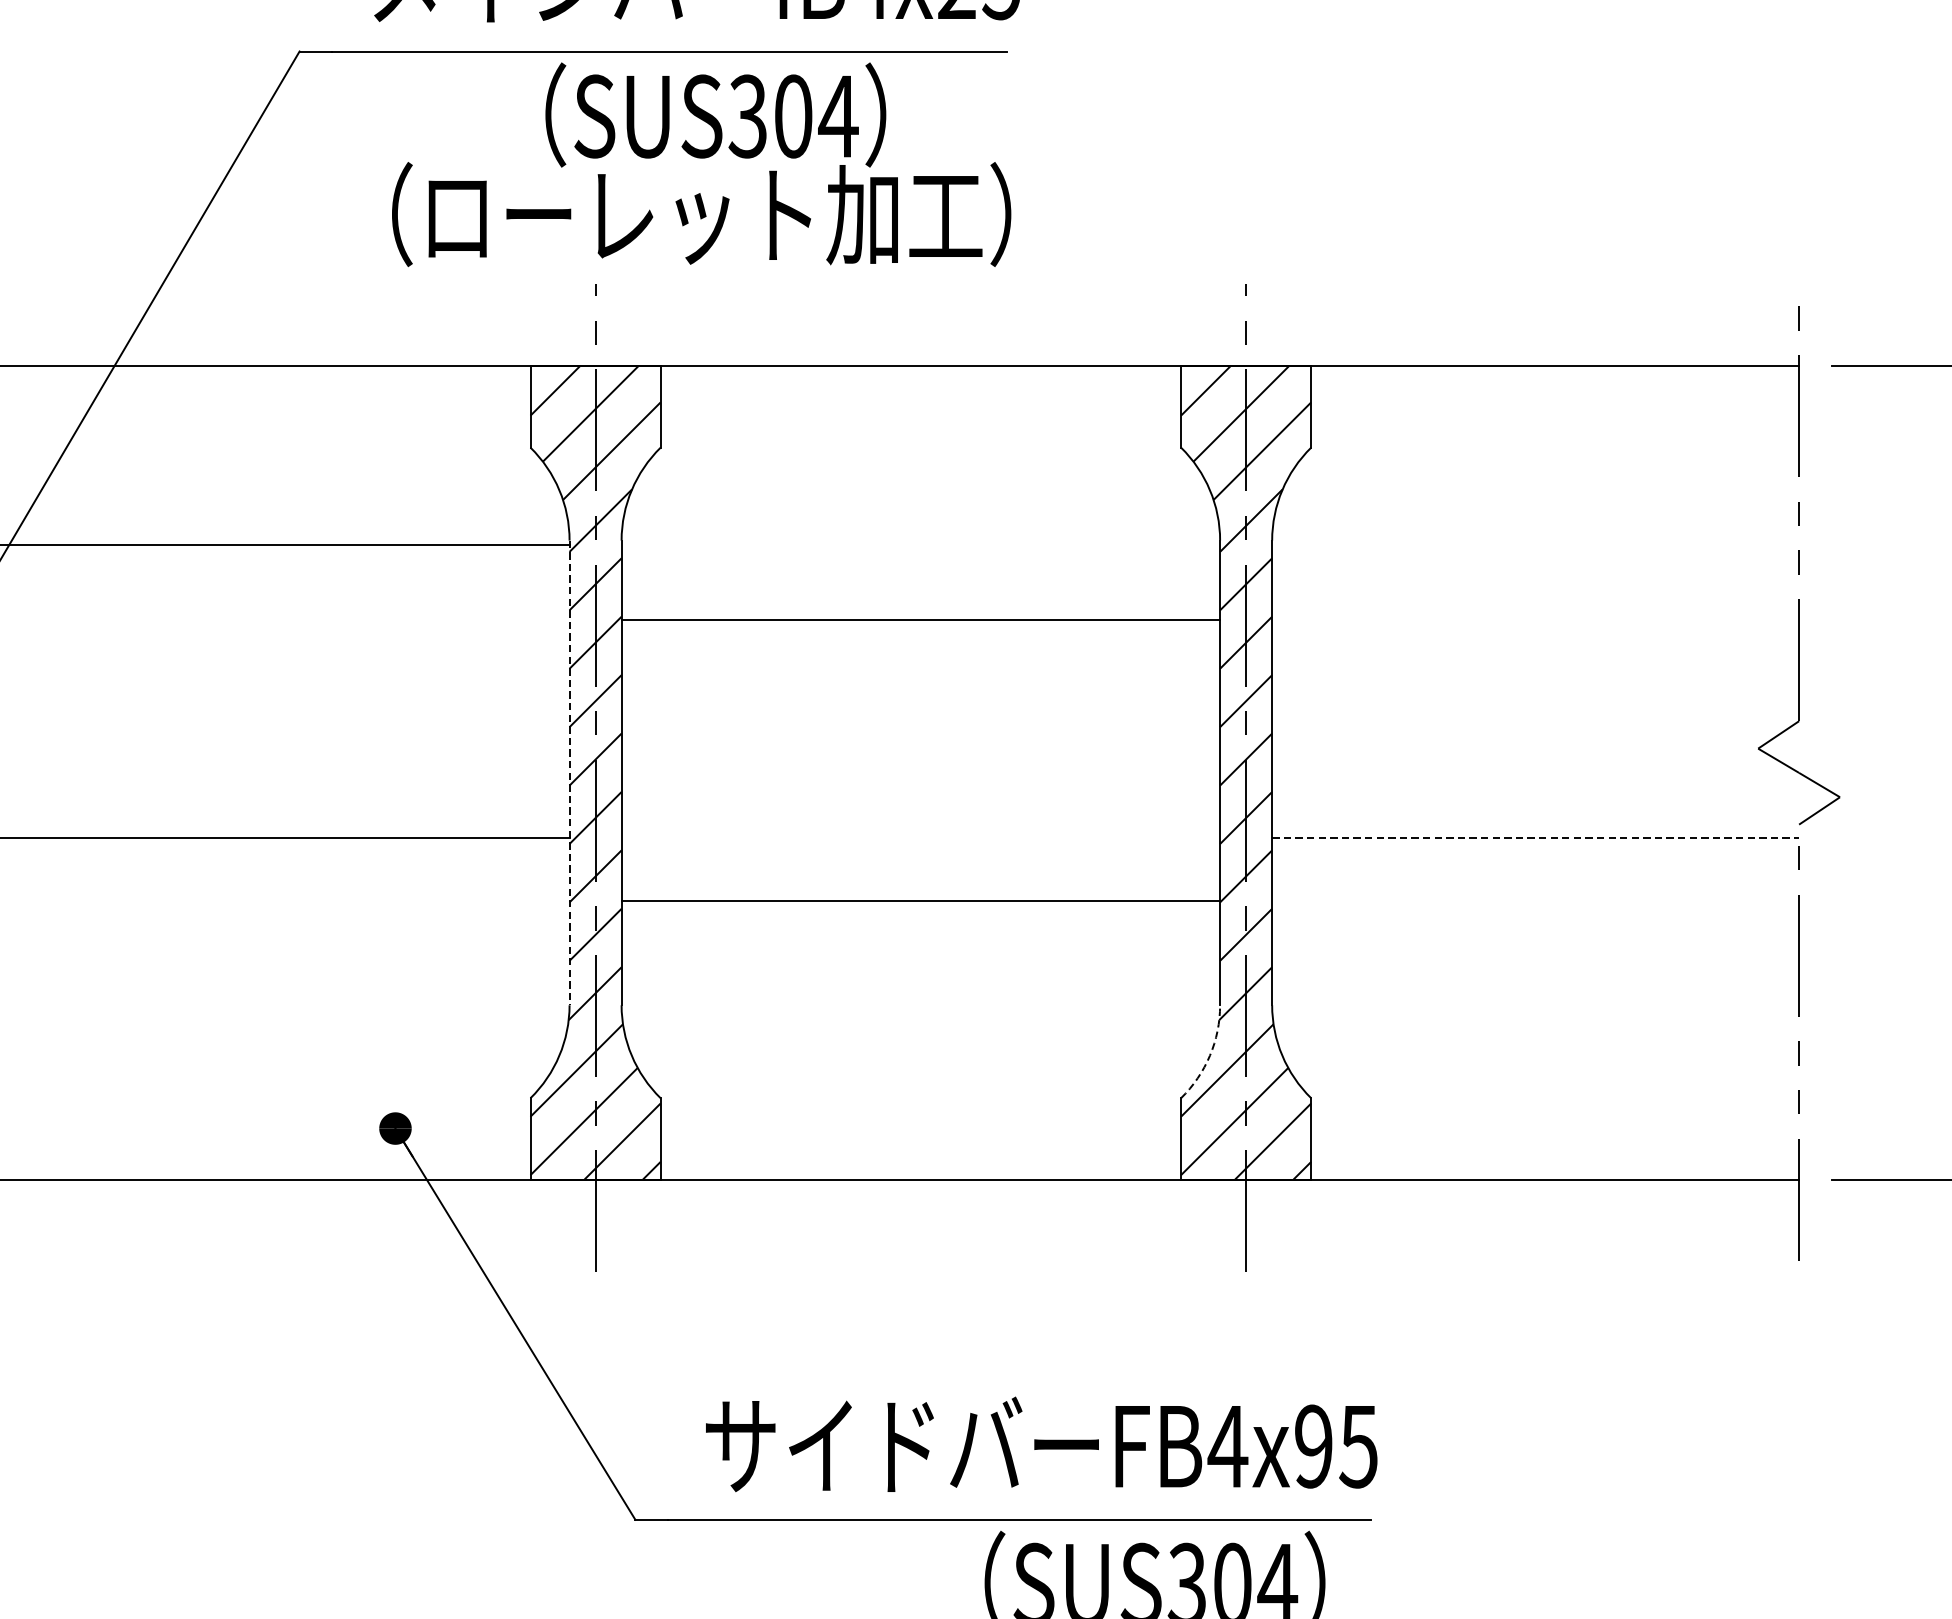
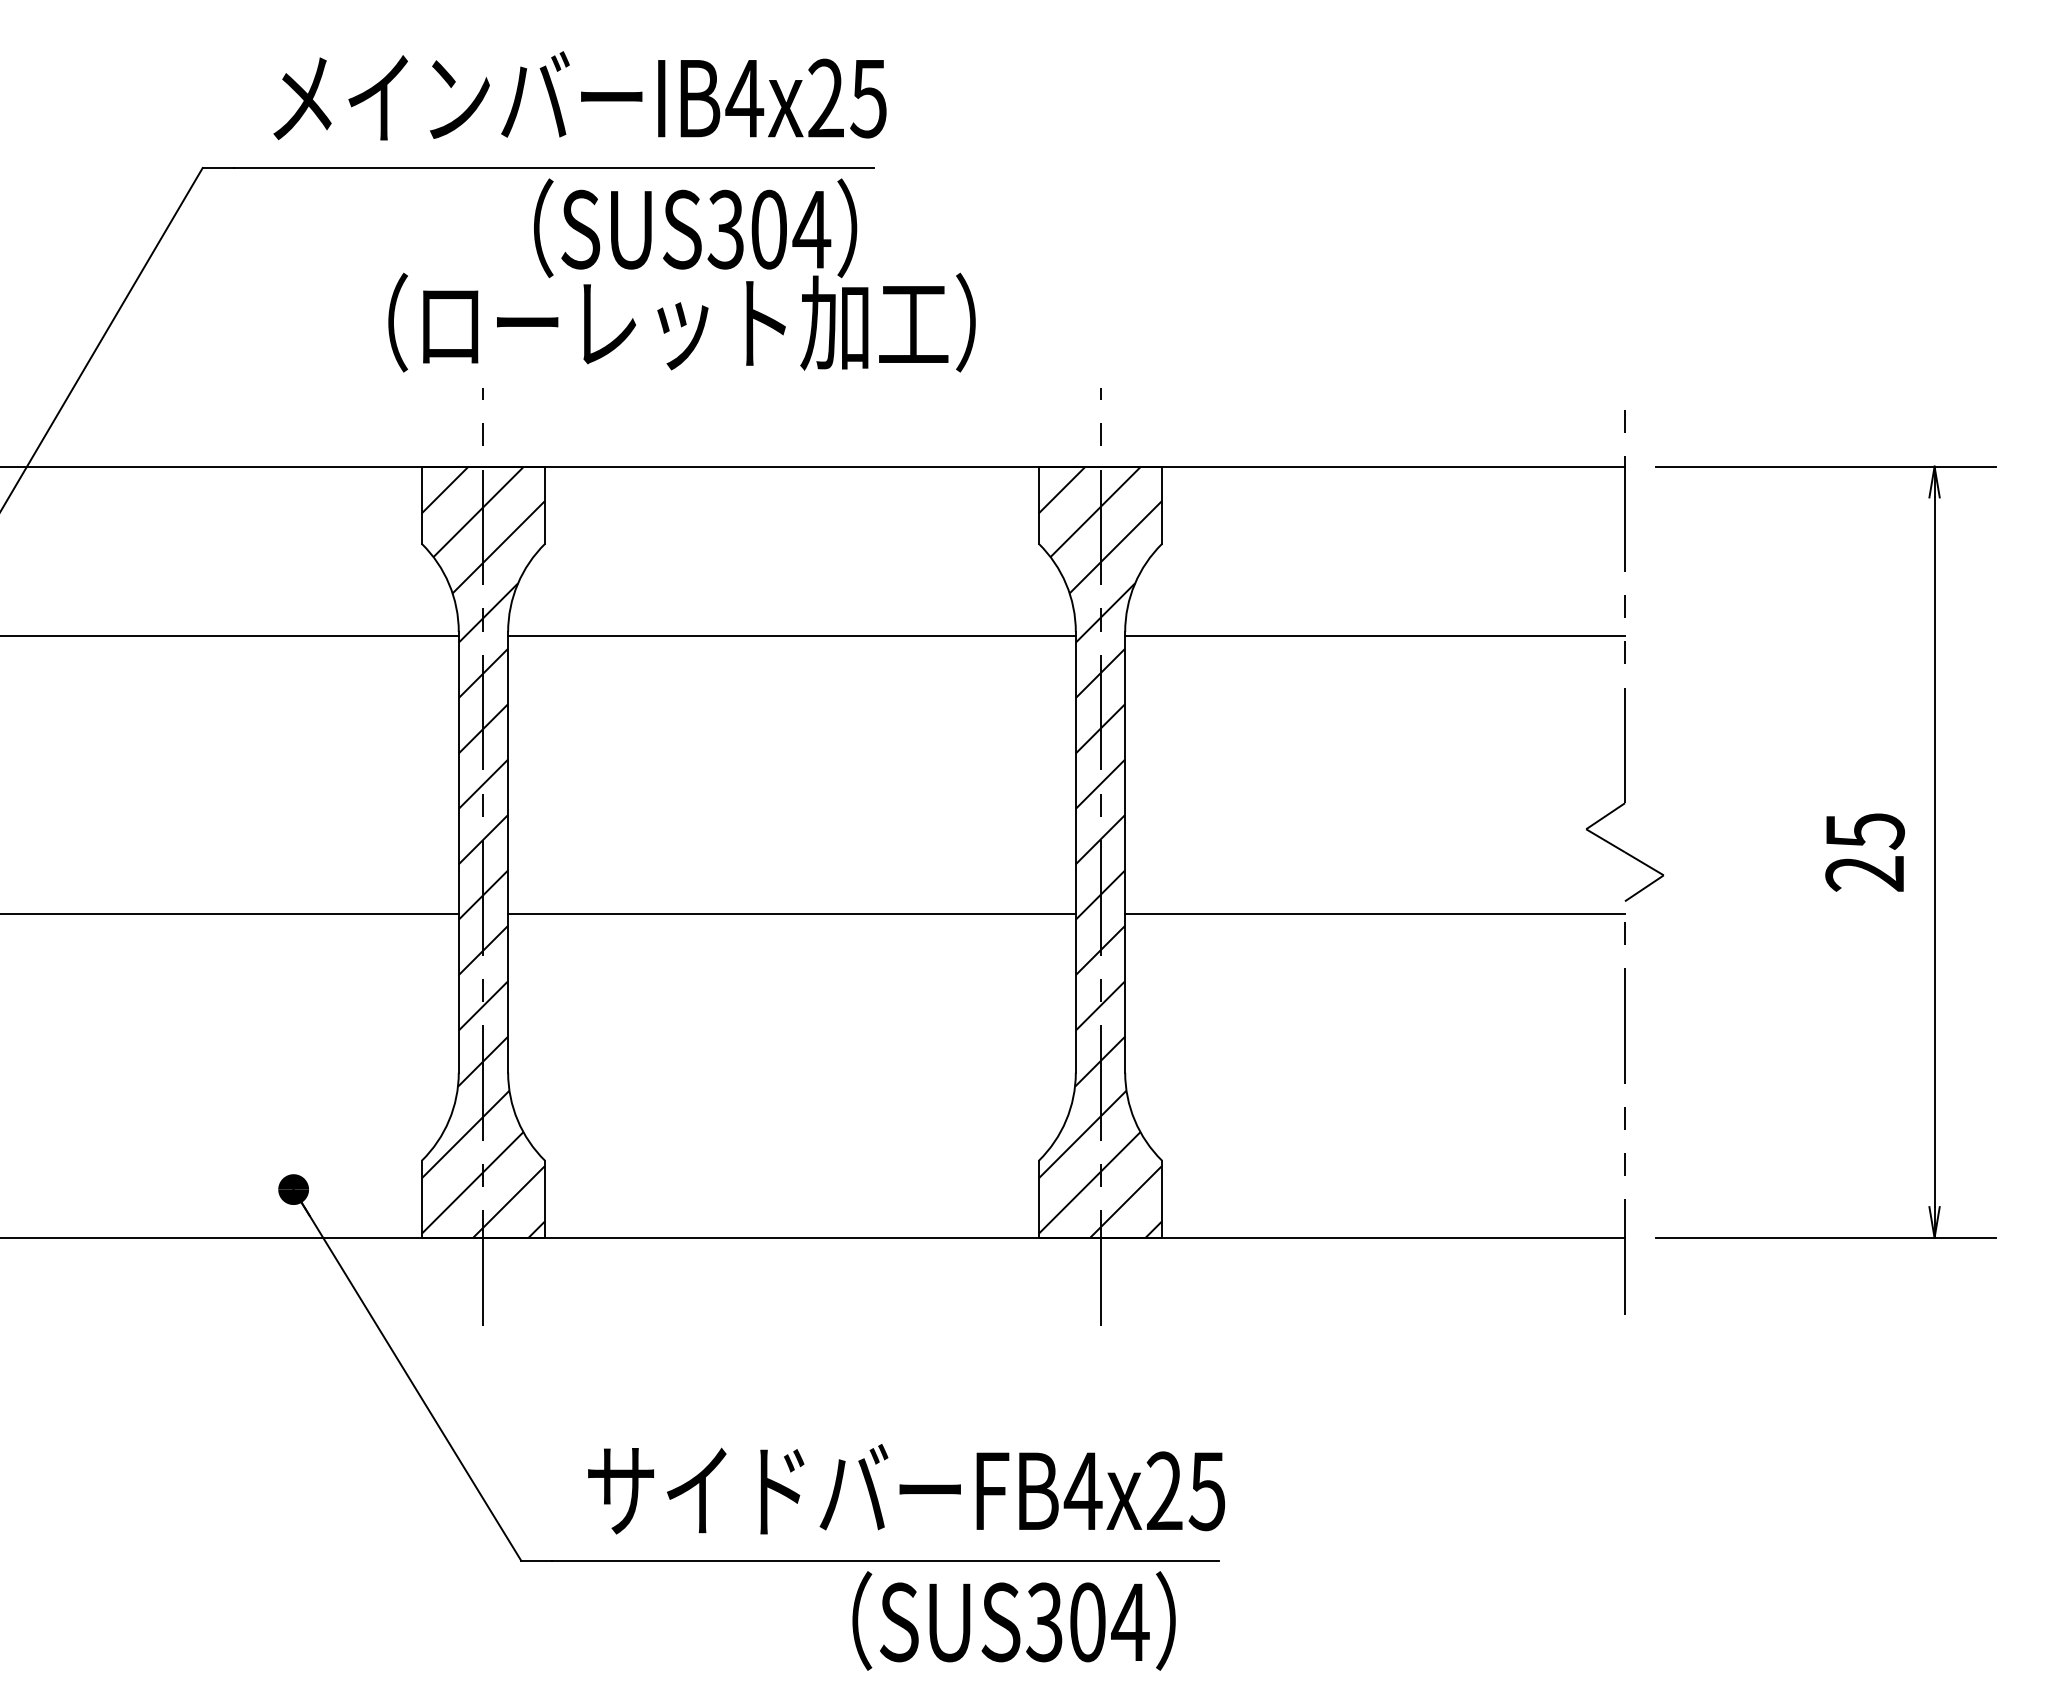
text: (701, 164) -> (681, 275), moved
line: (1536, 545) -> (1375, 636), added
line: (920, 620) -> (791, 636), moved
line: (569, 773) -> (458, 852), dashed -> solid
line: (1536, 838) -> (1375, 914), dashed -> solid
line: (920, 901) -> (791, 914), moved
arc: (1210, 1055) -> (1066, 1120), dashed -> solid
text: (1313, 1446) -> (1164, 1491), FB4x95 -> FB4x25

